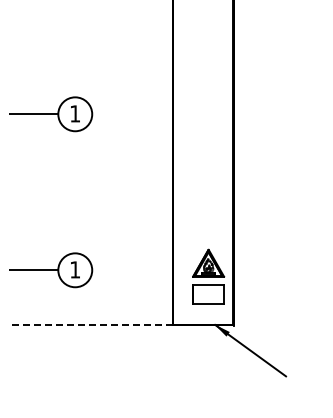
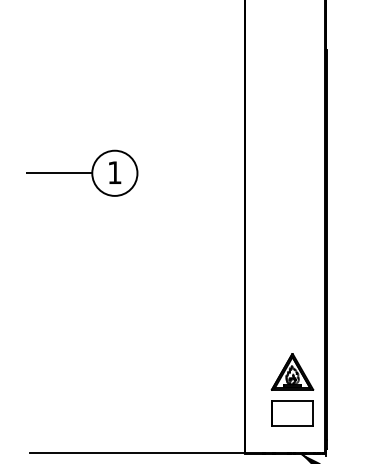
part: (51, 270) -> (83, 381), removed
line: (92, 324) -> (137, 453), dashed -> solid

